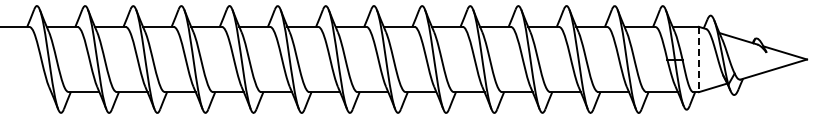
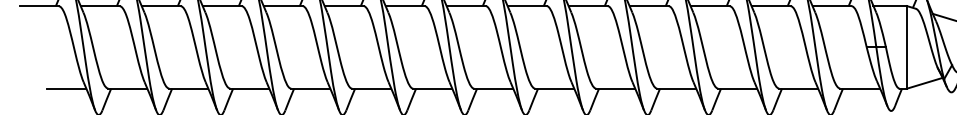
line: (698, 59) -> (906, 47), dashed -> solid
line: (35, 92) -> (66, 89), added

